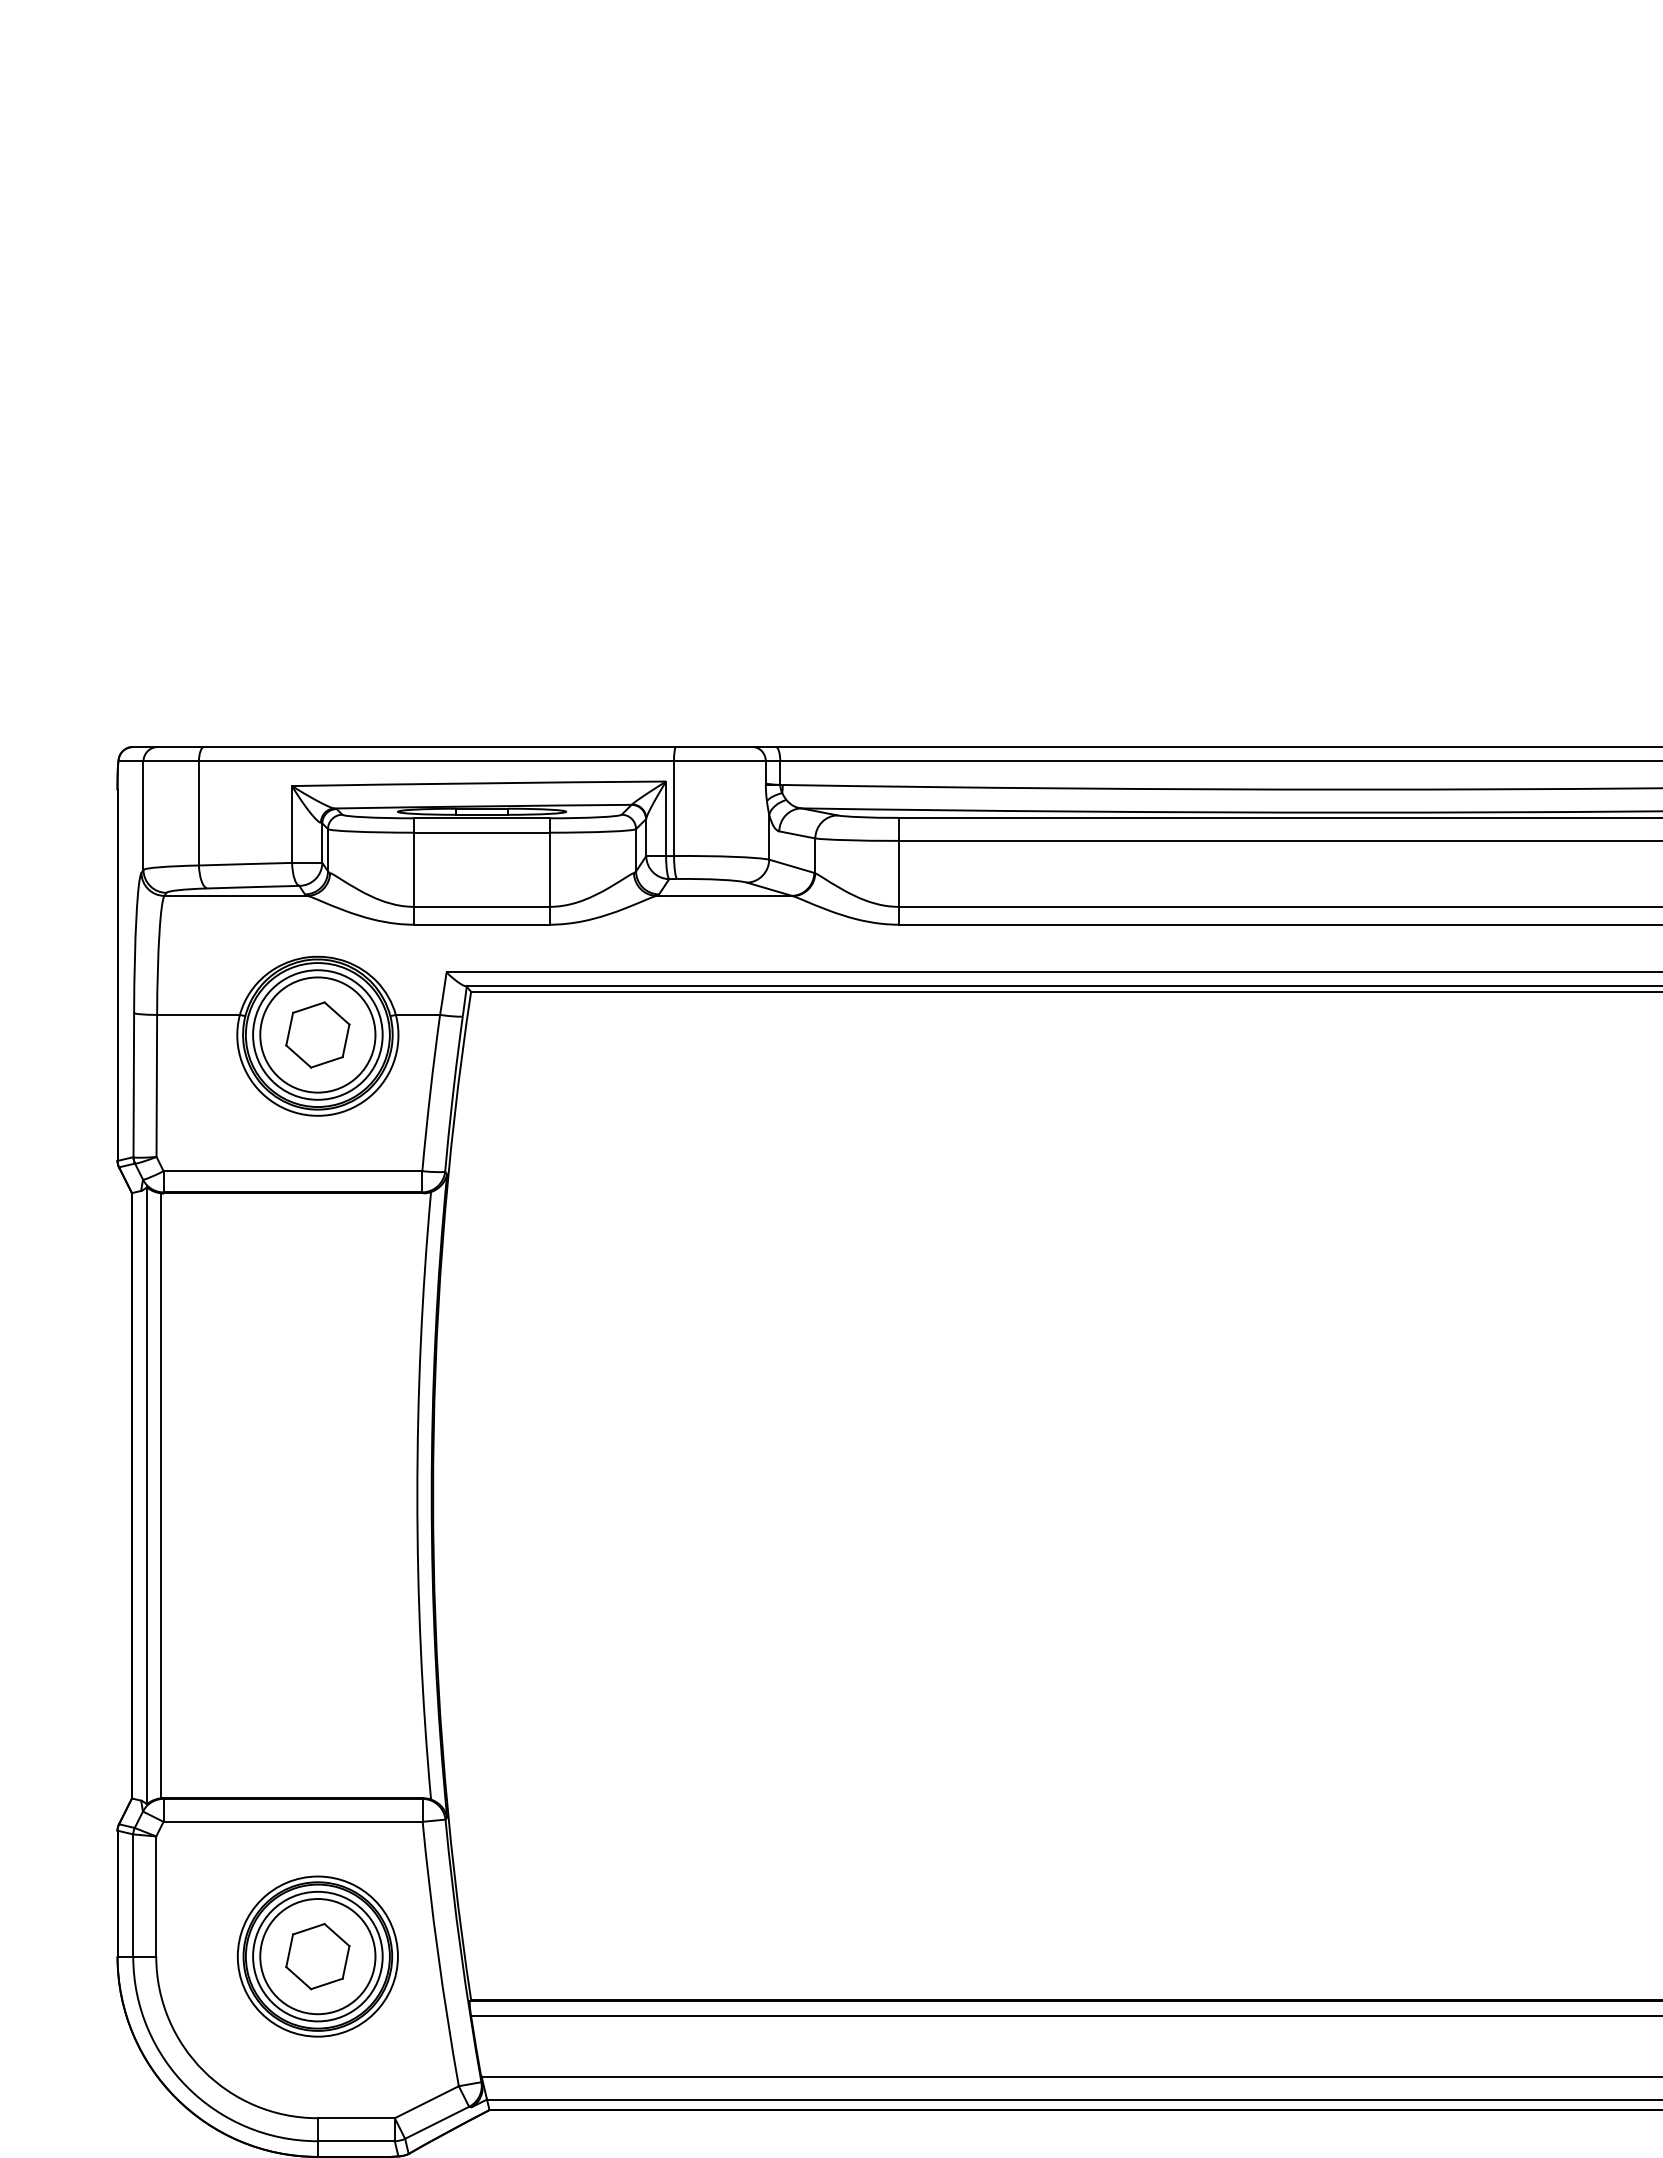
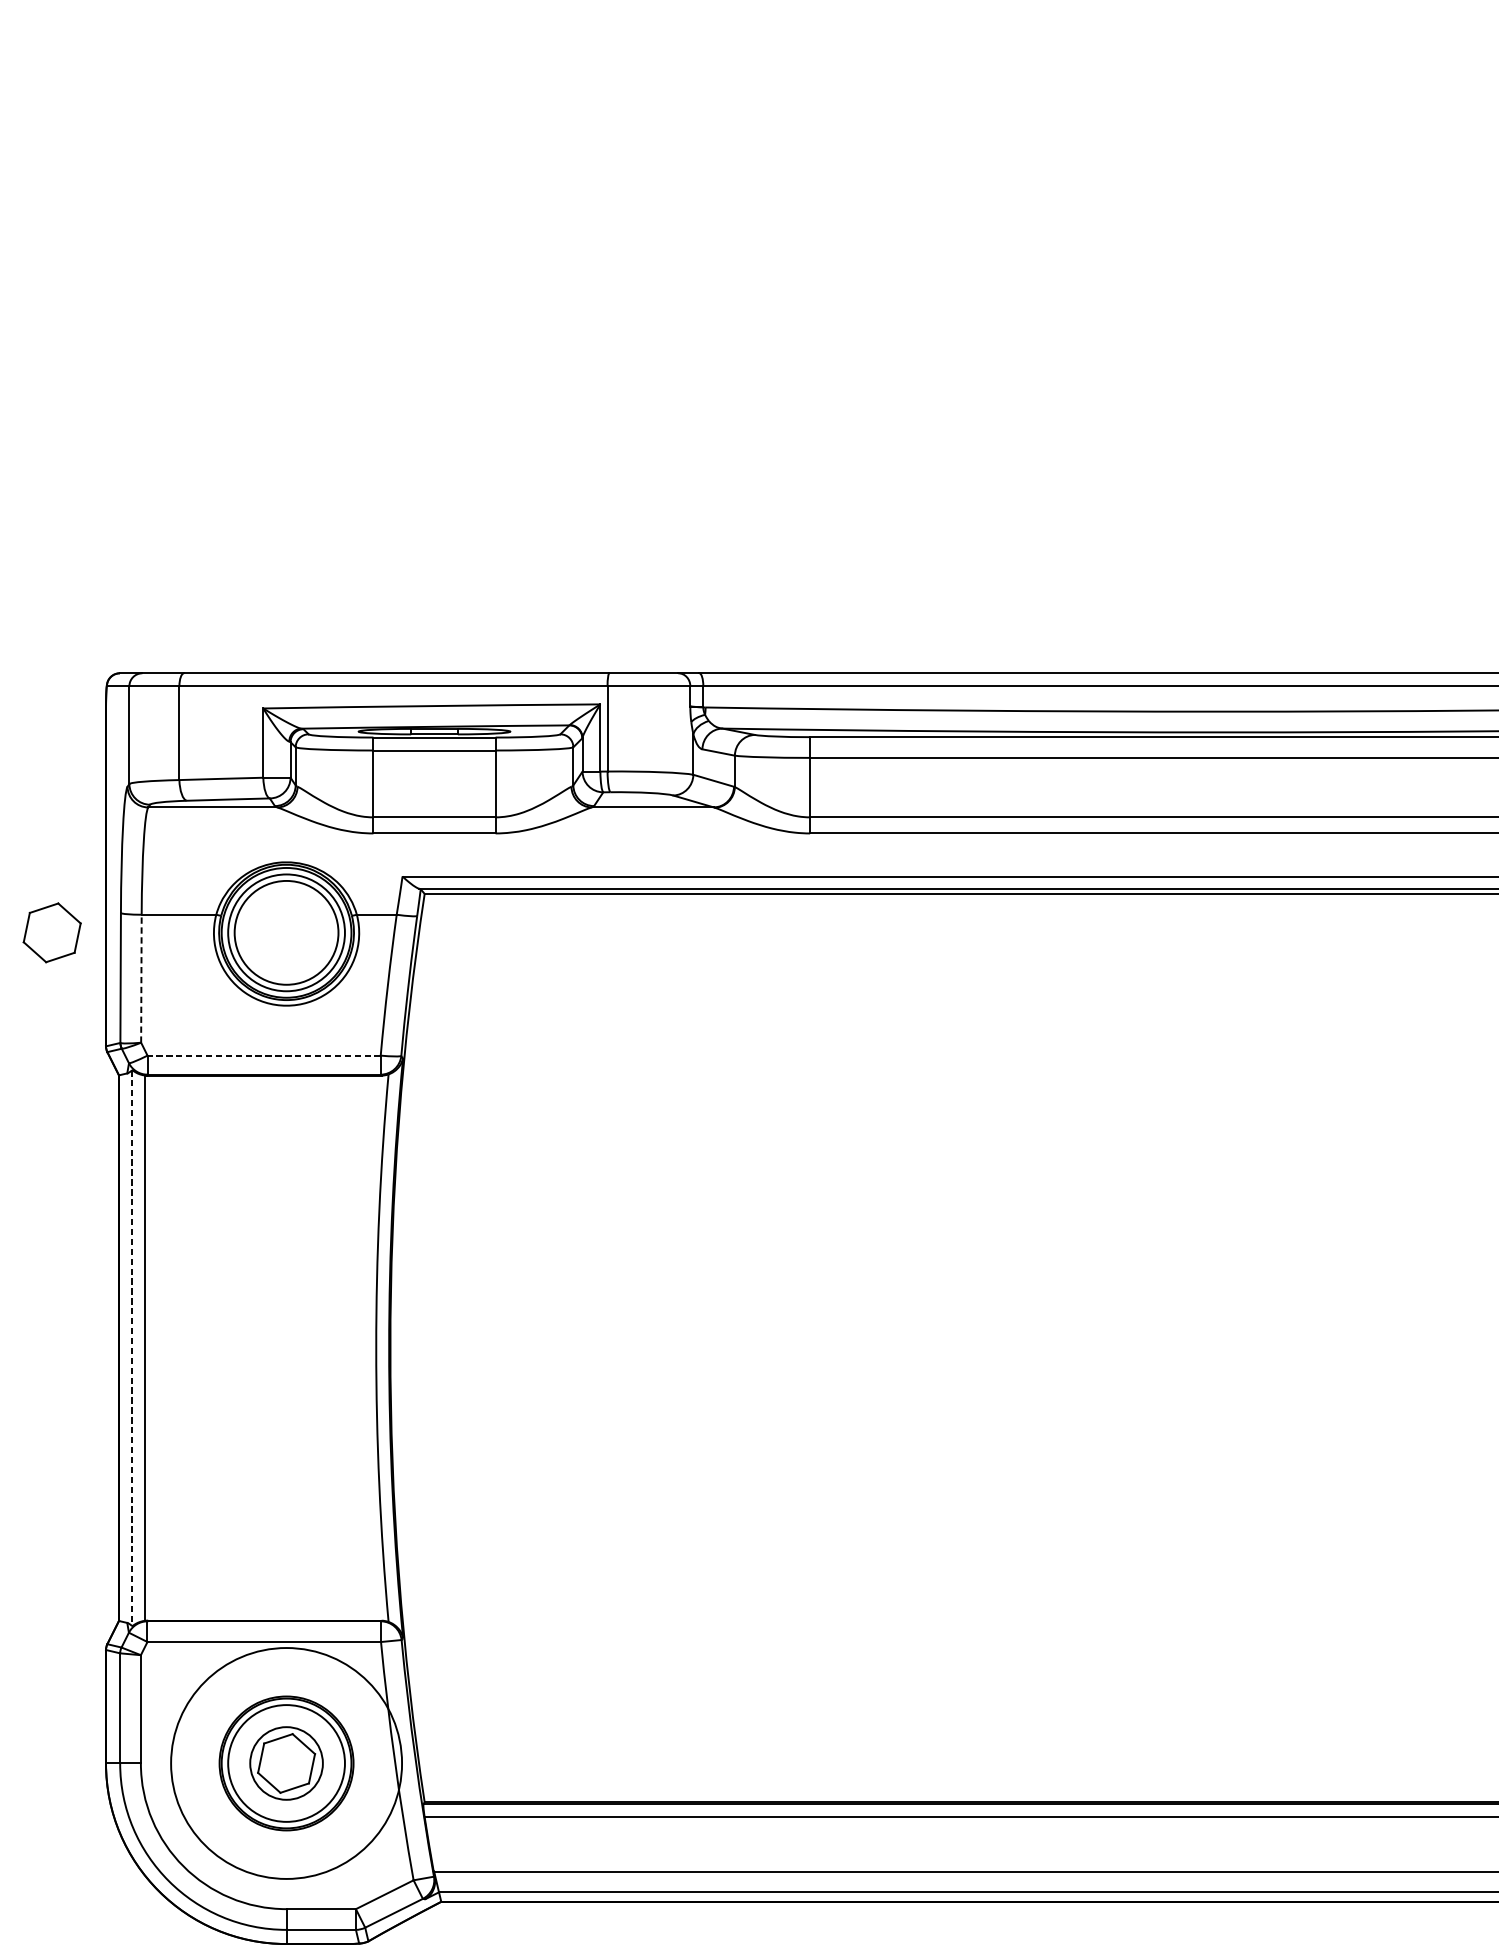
part: (317, 1034) -> (51, 932), moved
line: (156, 1085) -> (141, 978), solid -> dashed
line: (292, 1171) -> (263, 1055), solid -> dashed
line: (146, 1496) -> (132, 1348), solid -> dashed
circle: (317, 1956) -> (286, 1763), size x0.7
circle: (317, 1956) -> (286, 1763), size x1.6

